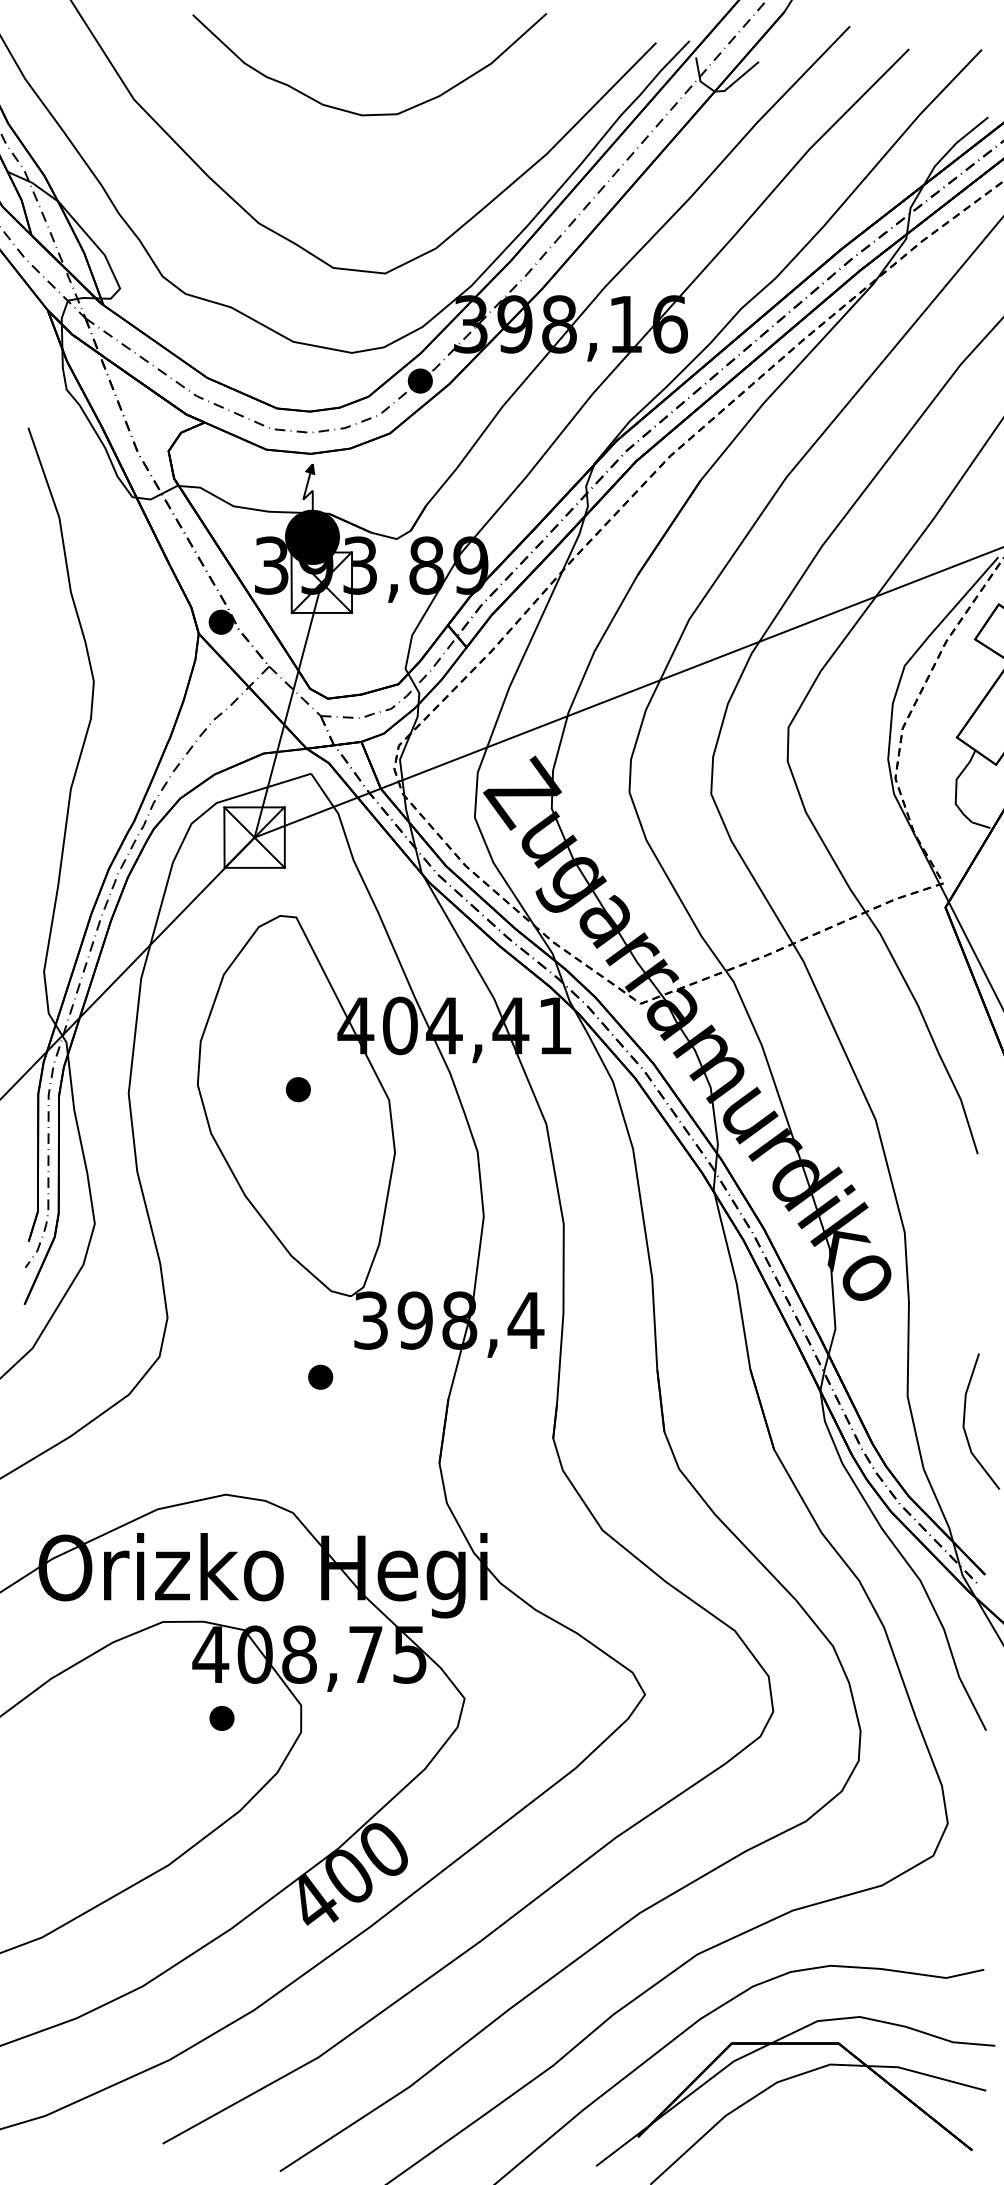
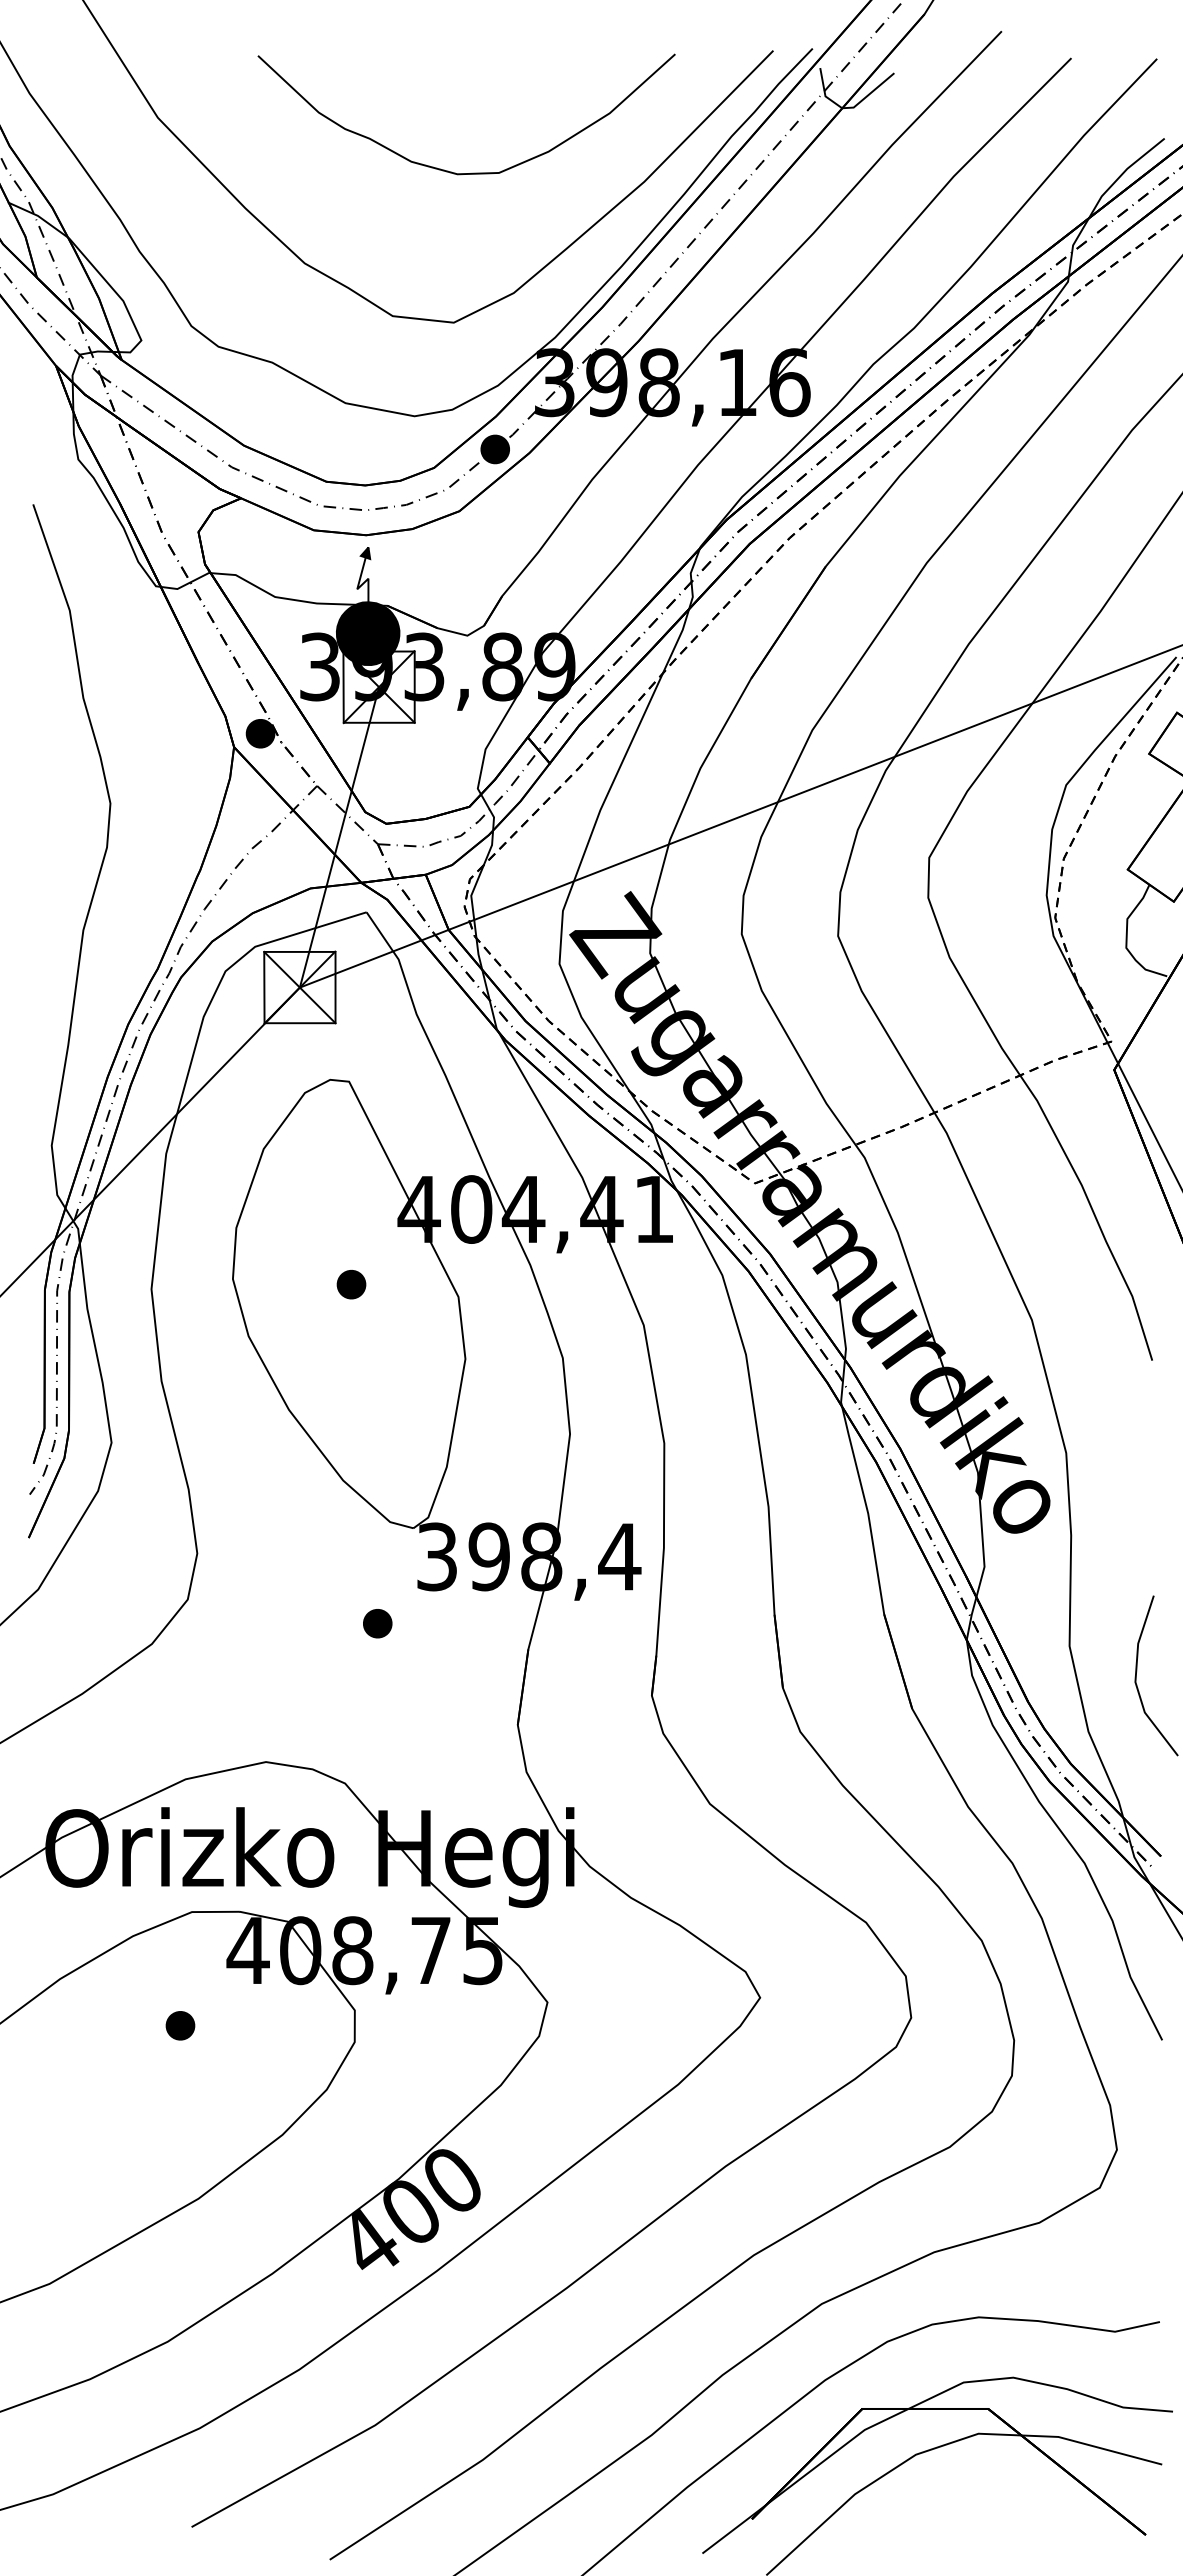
curve: (373, 113) -> (471, 172), moved
part: (222, 1718) -> (180, 2025), moved

